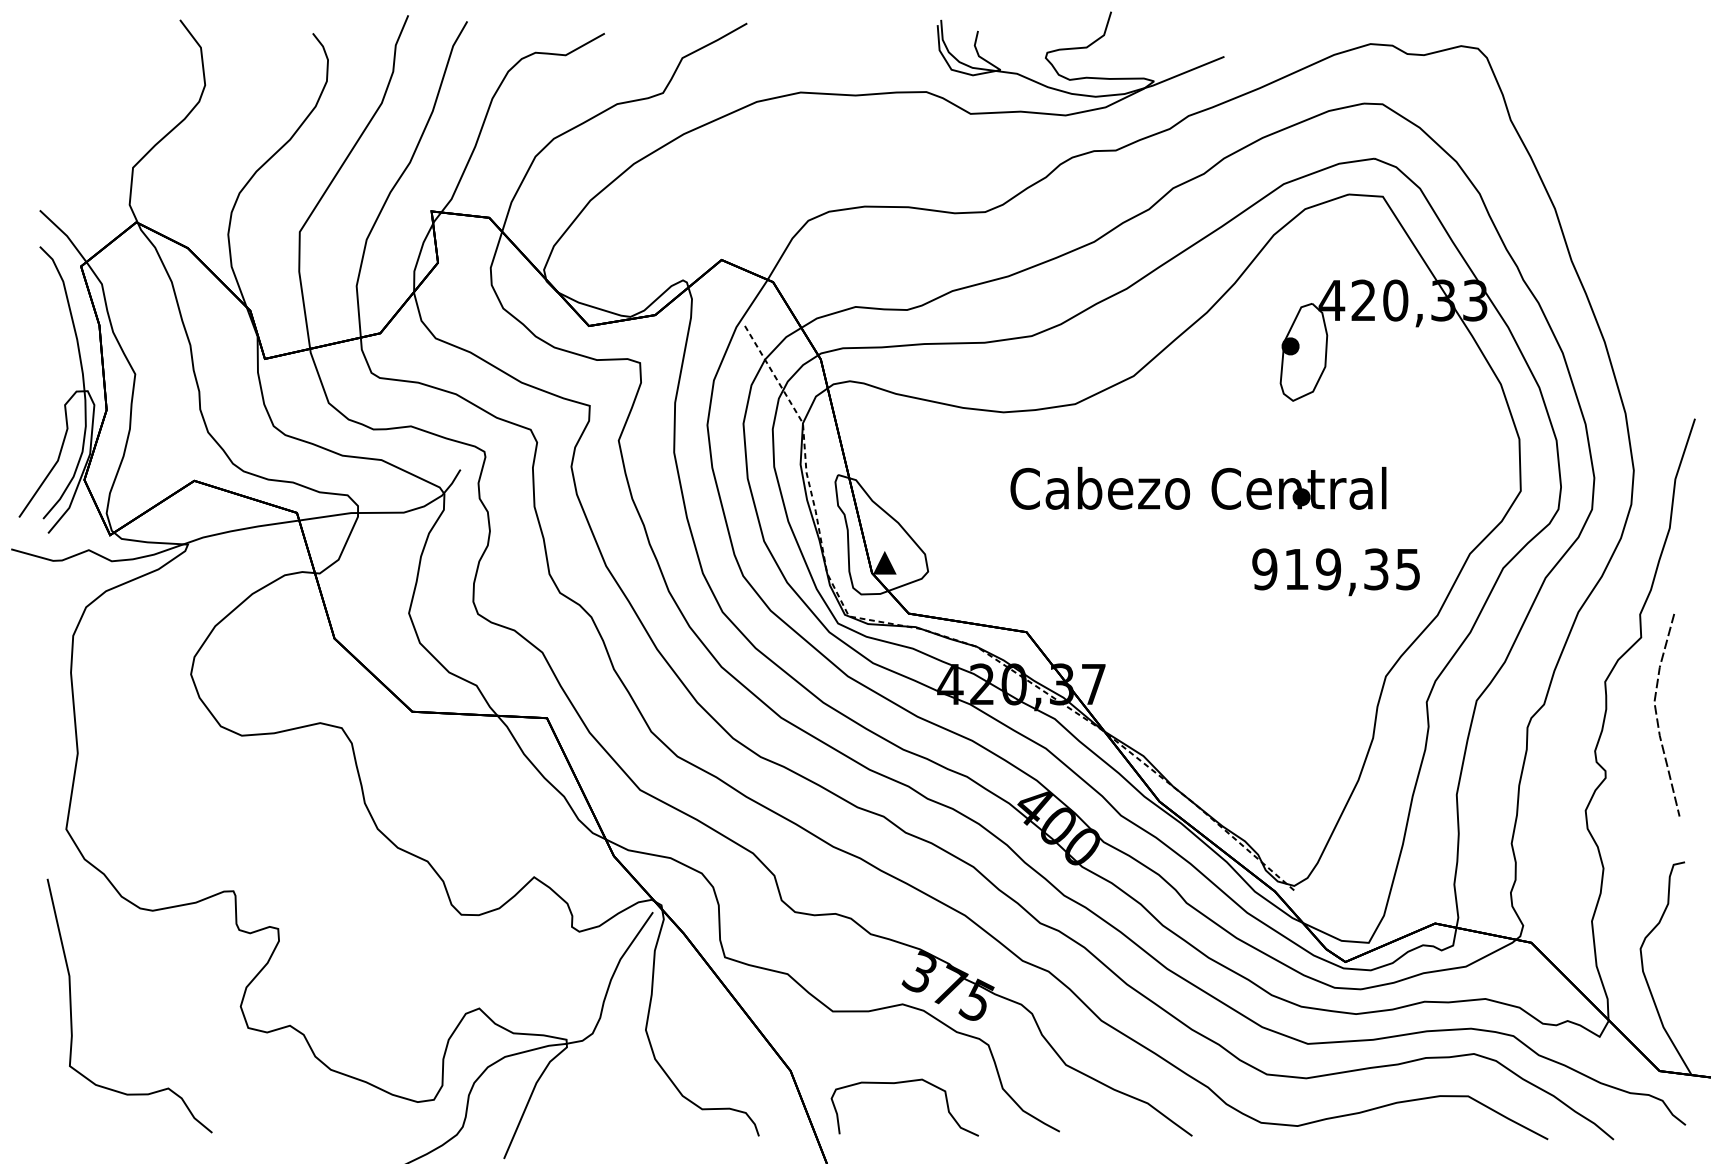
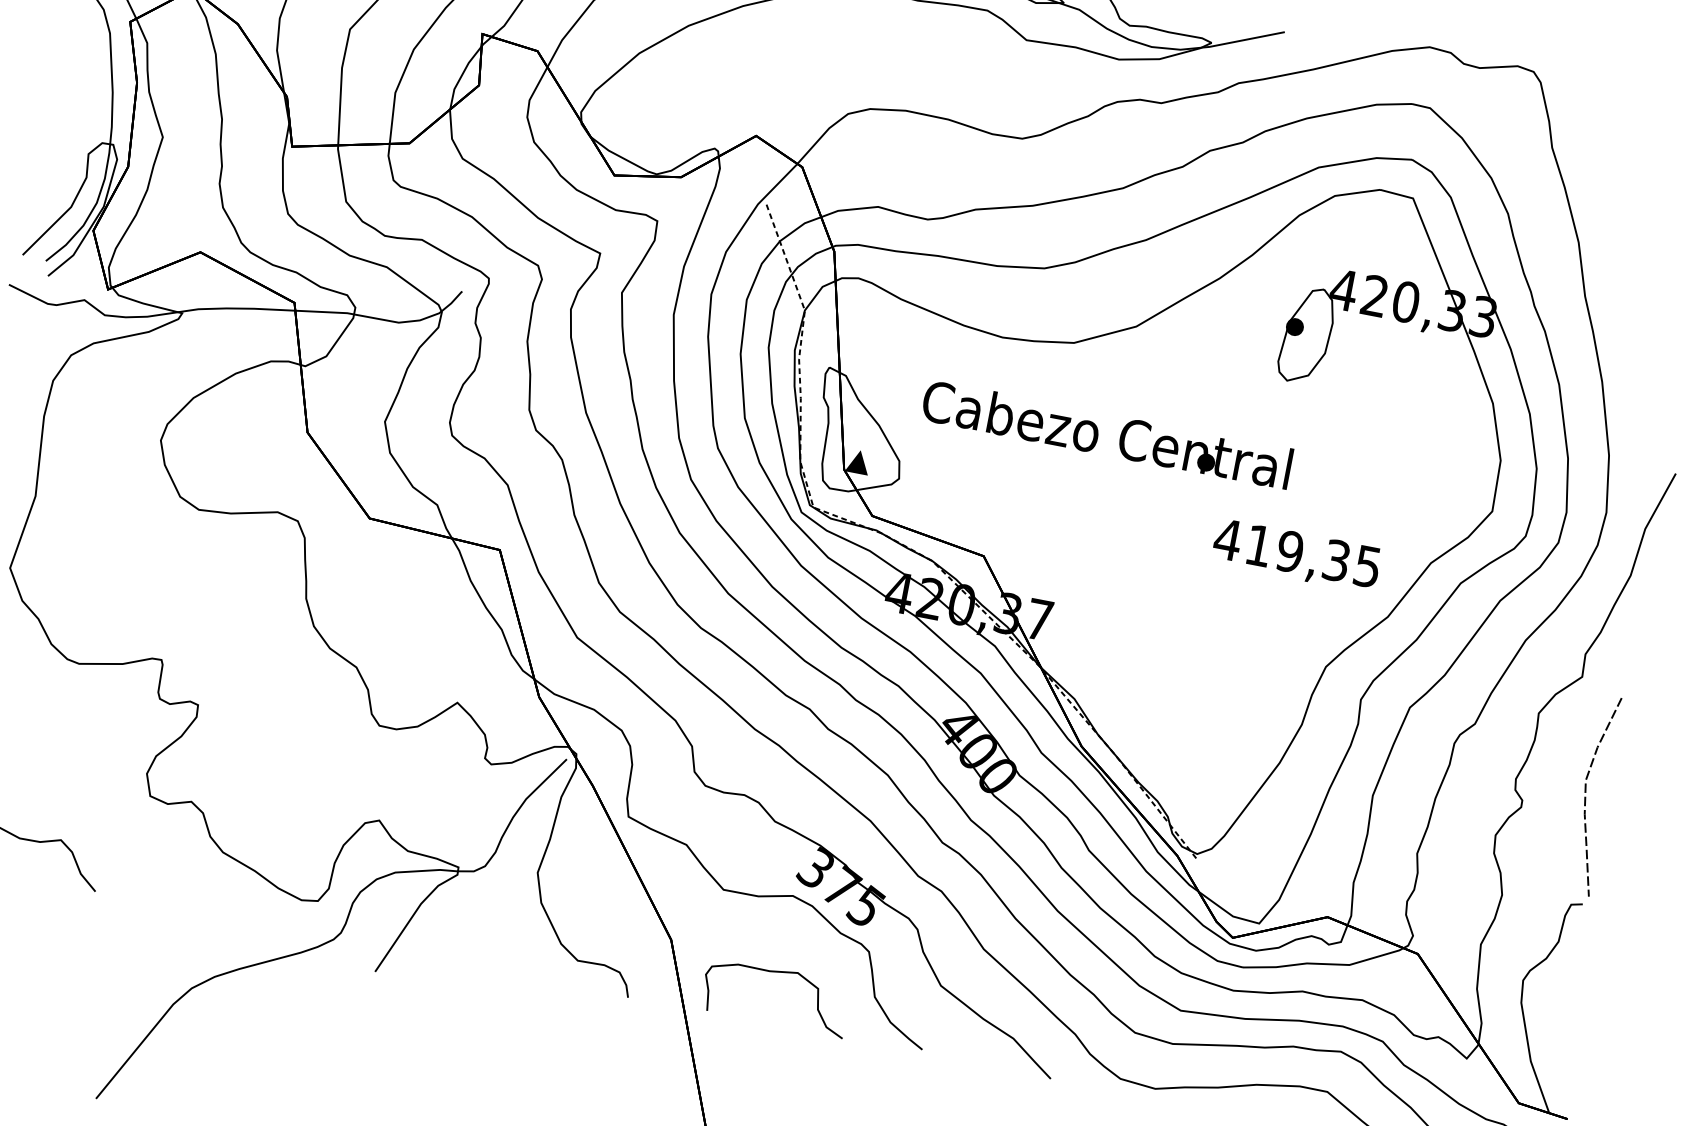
text: (1198, 488) -> (1107, 434), moved
text: (1264, 569) -> (1227, 539), 919,35 -> 419,35
curve: (1657, 714) -> (1586, 792), moved

